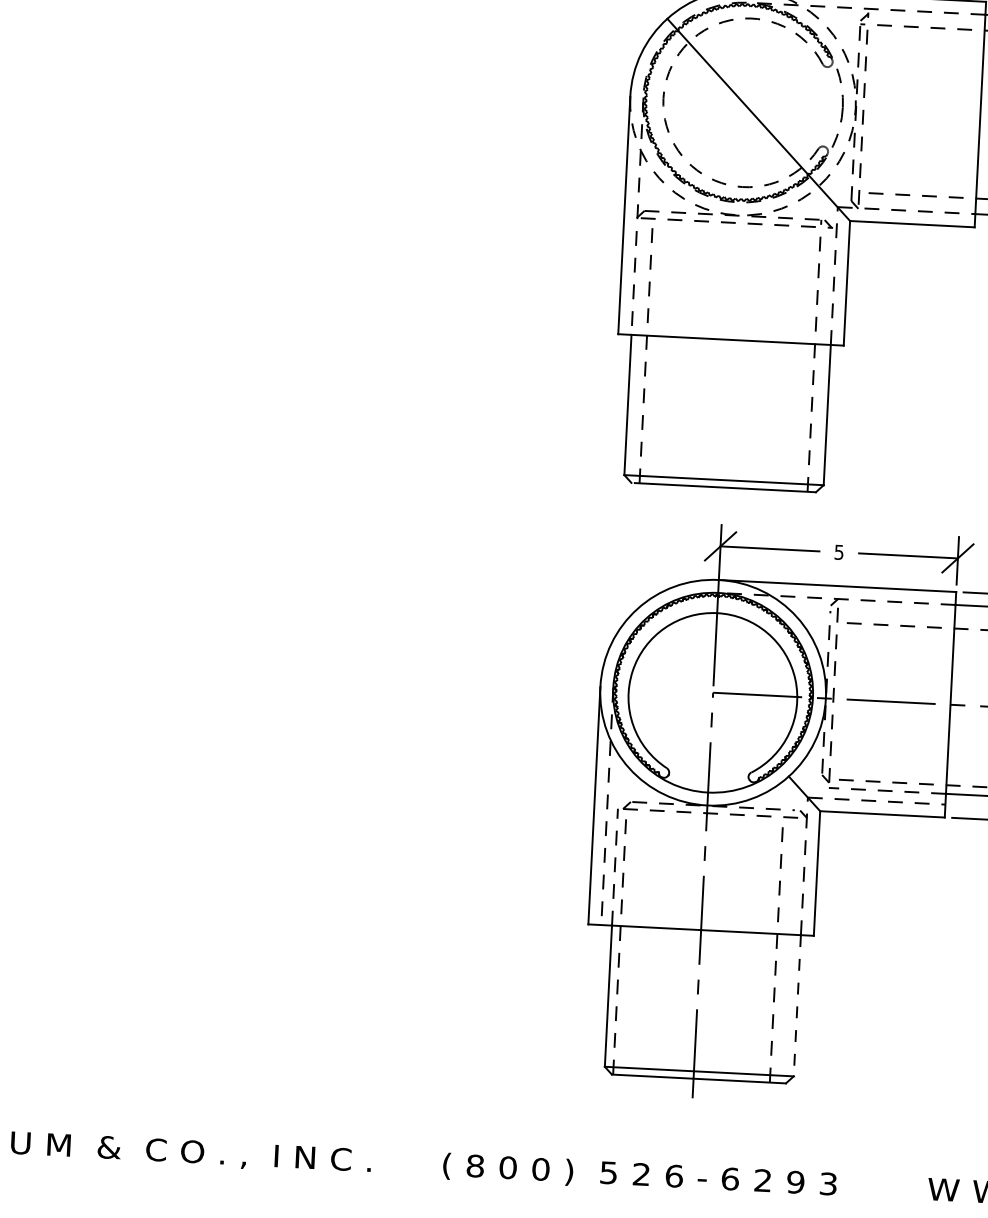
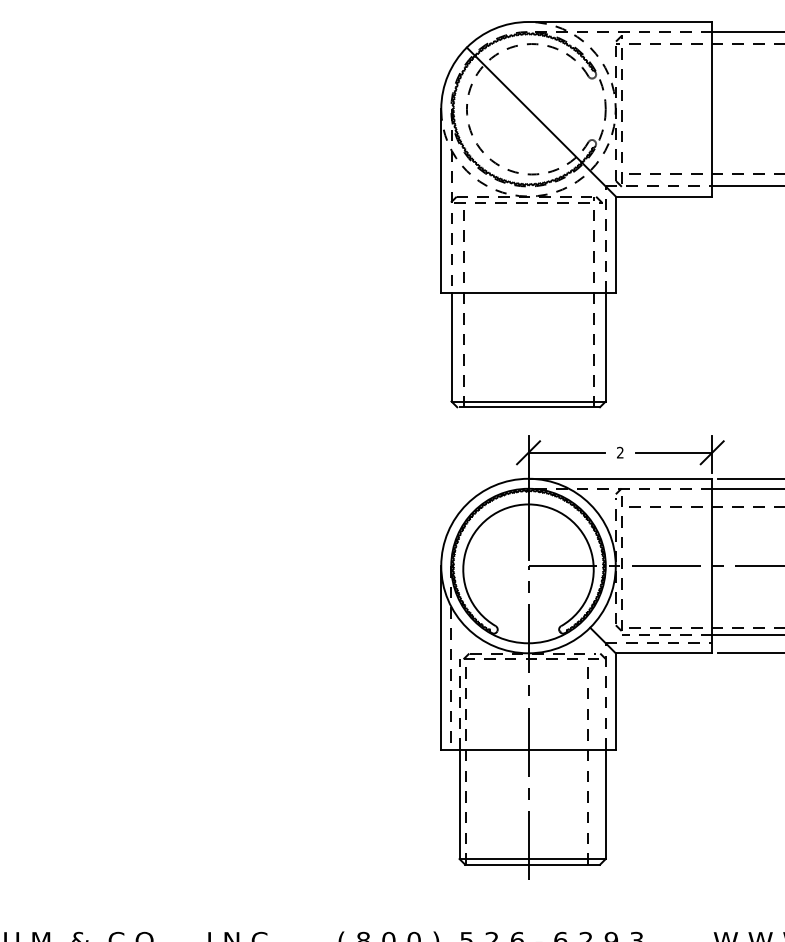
text: (839, 552) -> (620, 452), 5 -> 2
line: (796, 1005) -> (605, 804), dashed -> solid

